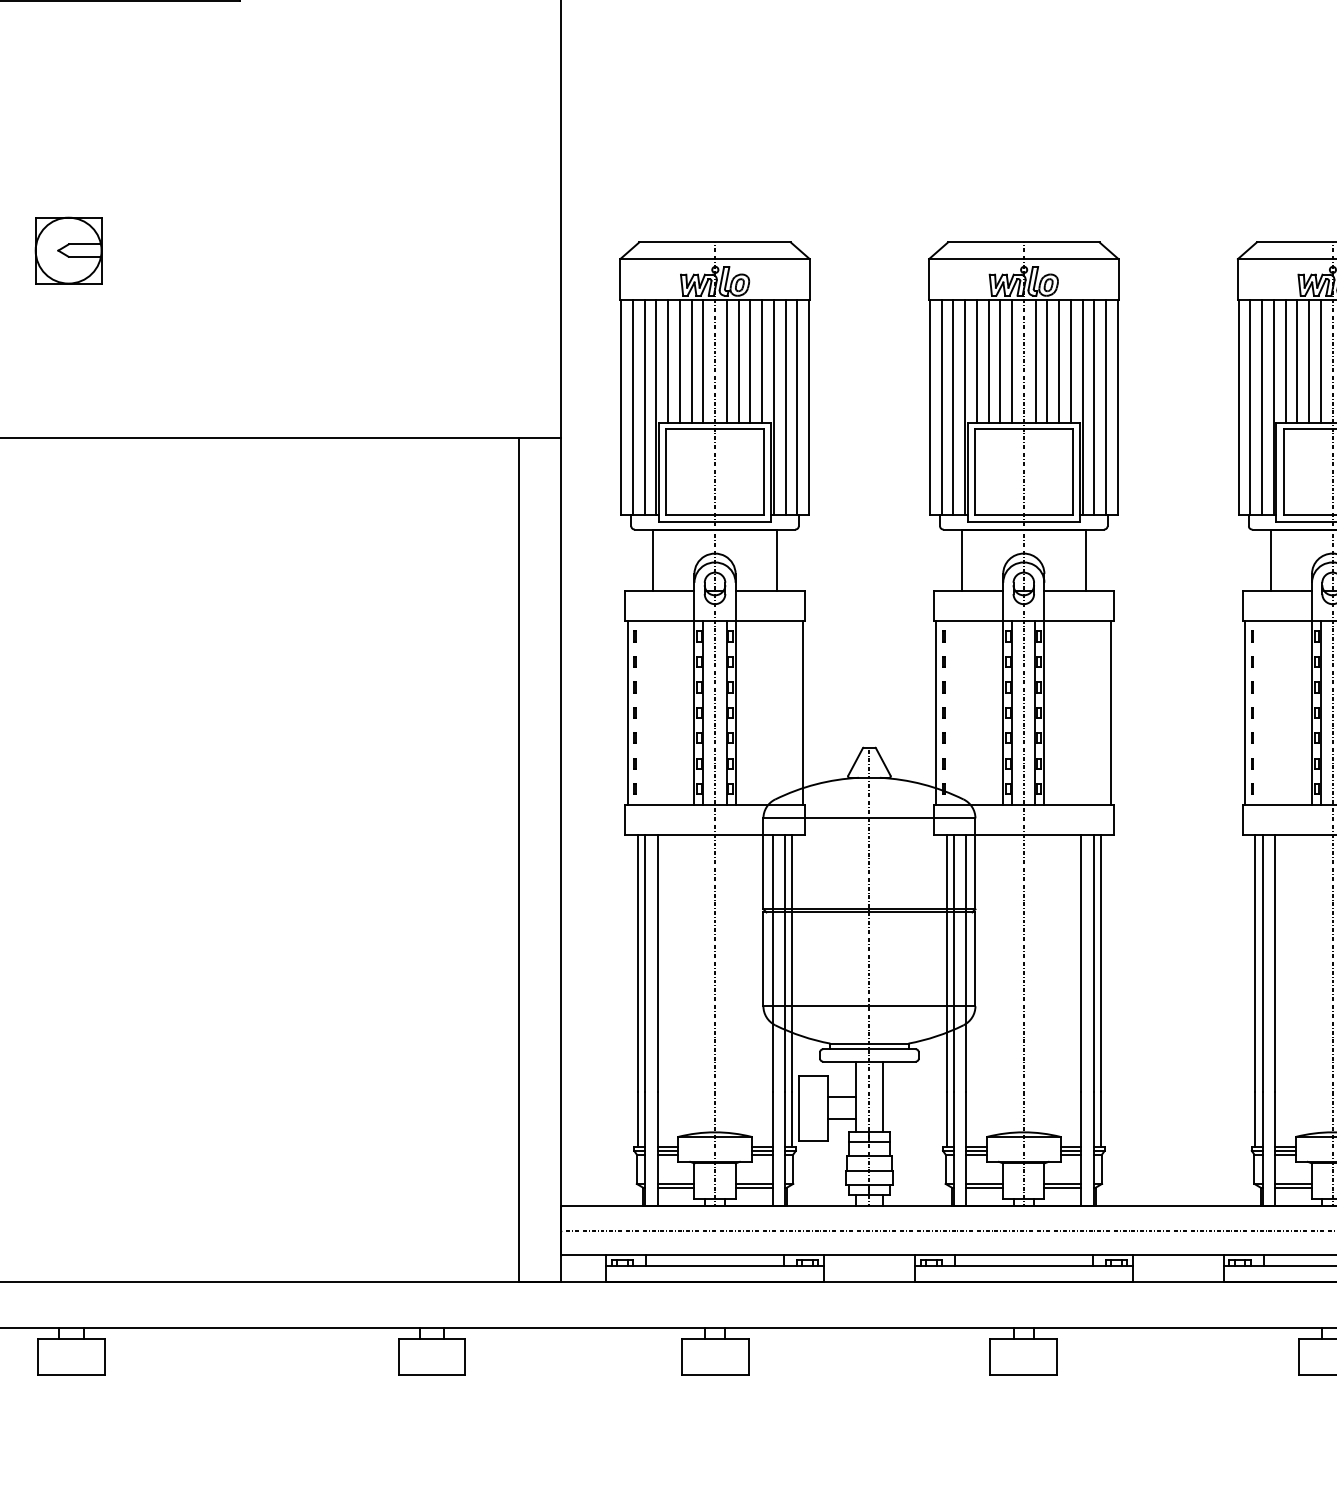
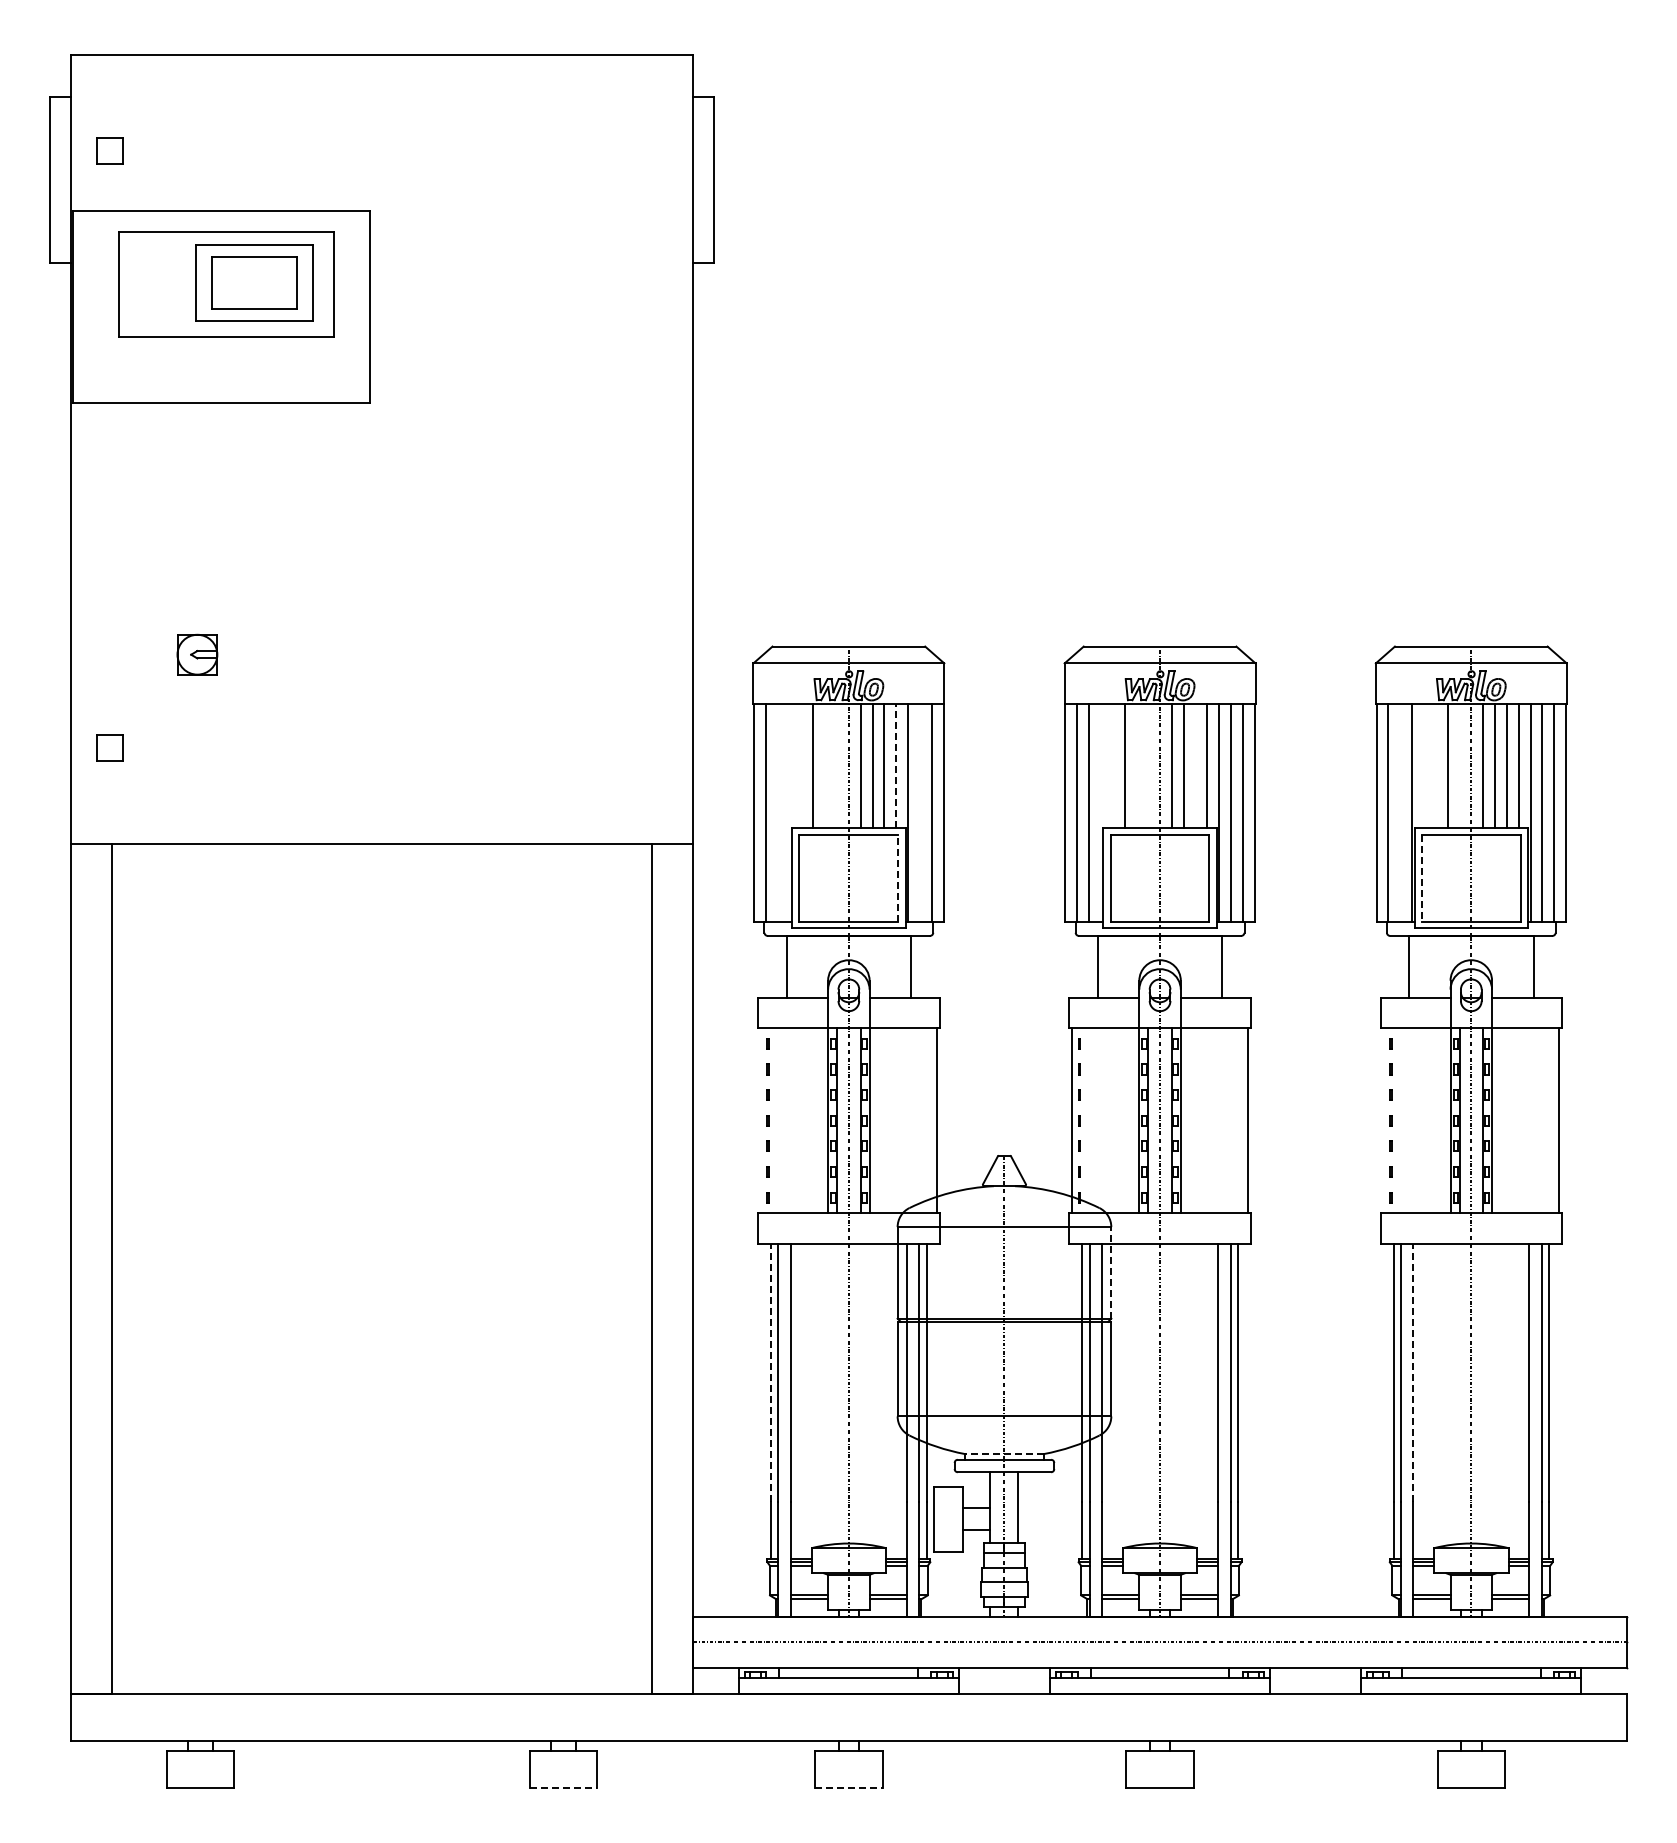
part: (68, 250) -> (197, 654), size x0.6
line: (668, 361) -> (801, 766), removed
line: (691, 361) -> (825, 766), removed
line: (703, 361) -> (837, 766), removed
line: (762, 361) -> (896, 766), solid -> dashed
line: (976, 361) -> (1112, 766), removed
line: (1000, 361) -> (1136, 766), removed
line: (1012, 361) -> (1148, 766), removed
line: (1058, 361) -> (1195, 766), removed
line: (1285, 361) -> (1423, 766), removed
line: (1297, 361) -> (1435, 766), removed
line: (1320, 361) -> (1459, 766), removed
line: (644, 407) -> (777, 812), removed
line: (656, 407) -> (789, 812), removed
line: (785, 407) -> (919, 812), removed
line: (964, 407) -> (1100, 812), removed
line: (1262, 407) -> (1400, 812), removed
line: (764, 471) -> (898, 877), solid -> dashed
line: (1283, 472) -> (1421, 878), solid -> dashed
line: (627, 712) -> (760, 1120), removed
line: (1245, 712) -> (1383, 1120), removed
line: (975, 863) -> (1111, 1272), solid -> dashed
line: (638, 962) -> (771, 1372), solid -> dashed
line: (1275, 962) -> (1413, 1372), solid -> dashed
line: (868, 1043) -> (1003, 1453), solid -> dashed
line: (431, 1374) -> (563, 1787), solid -> dashed
line: (714, 1374) -> (848, 1787), solid -> dashed

